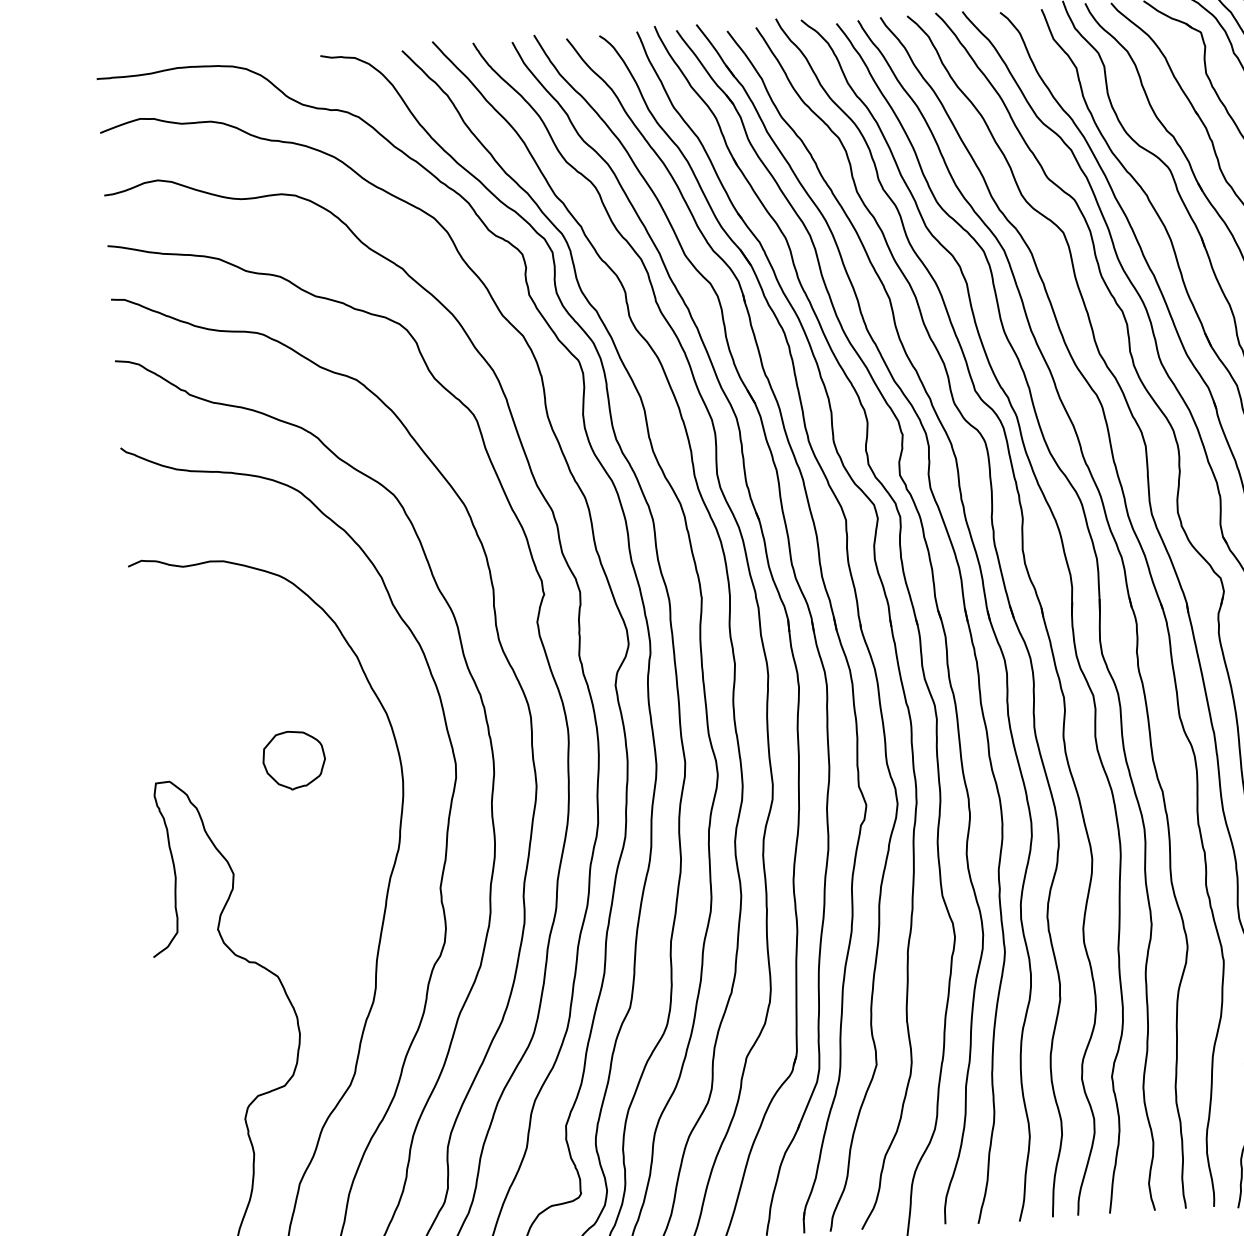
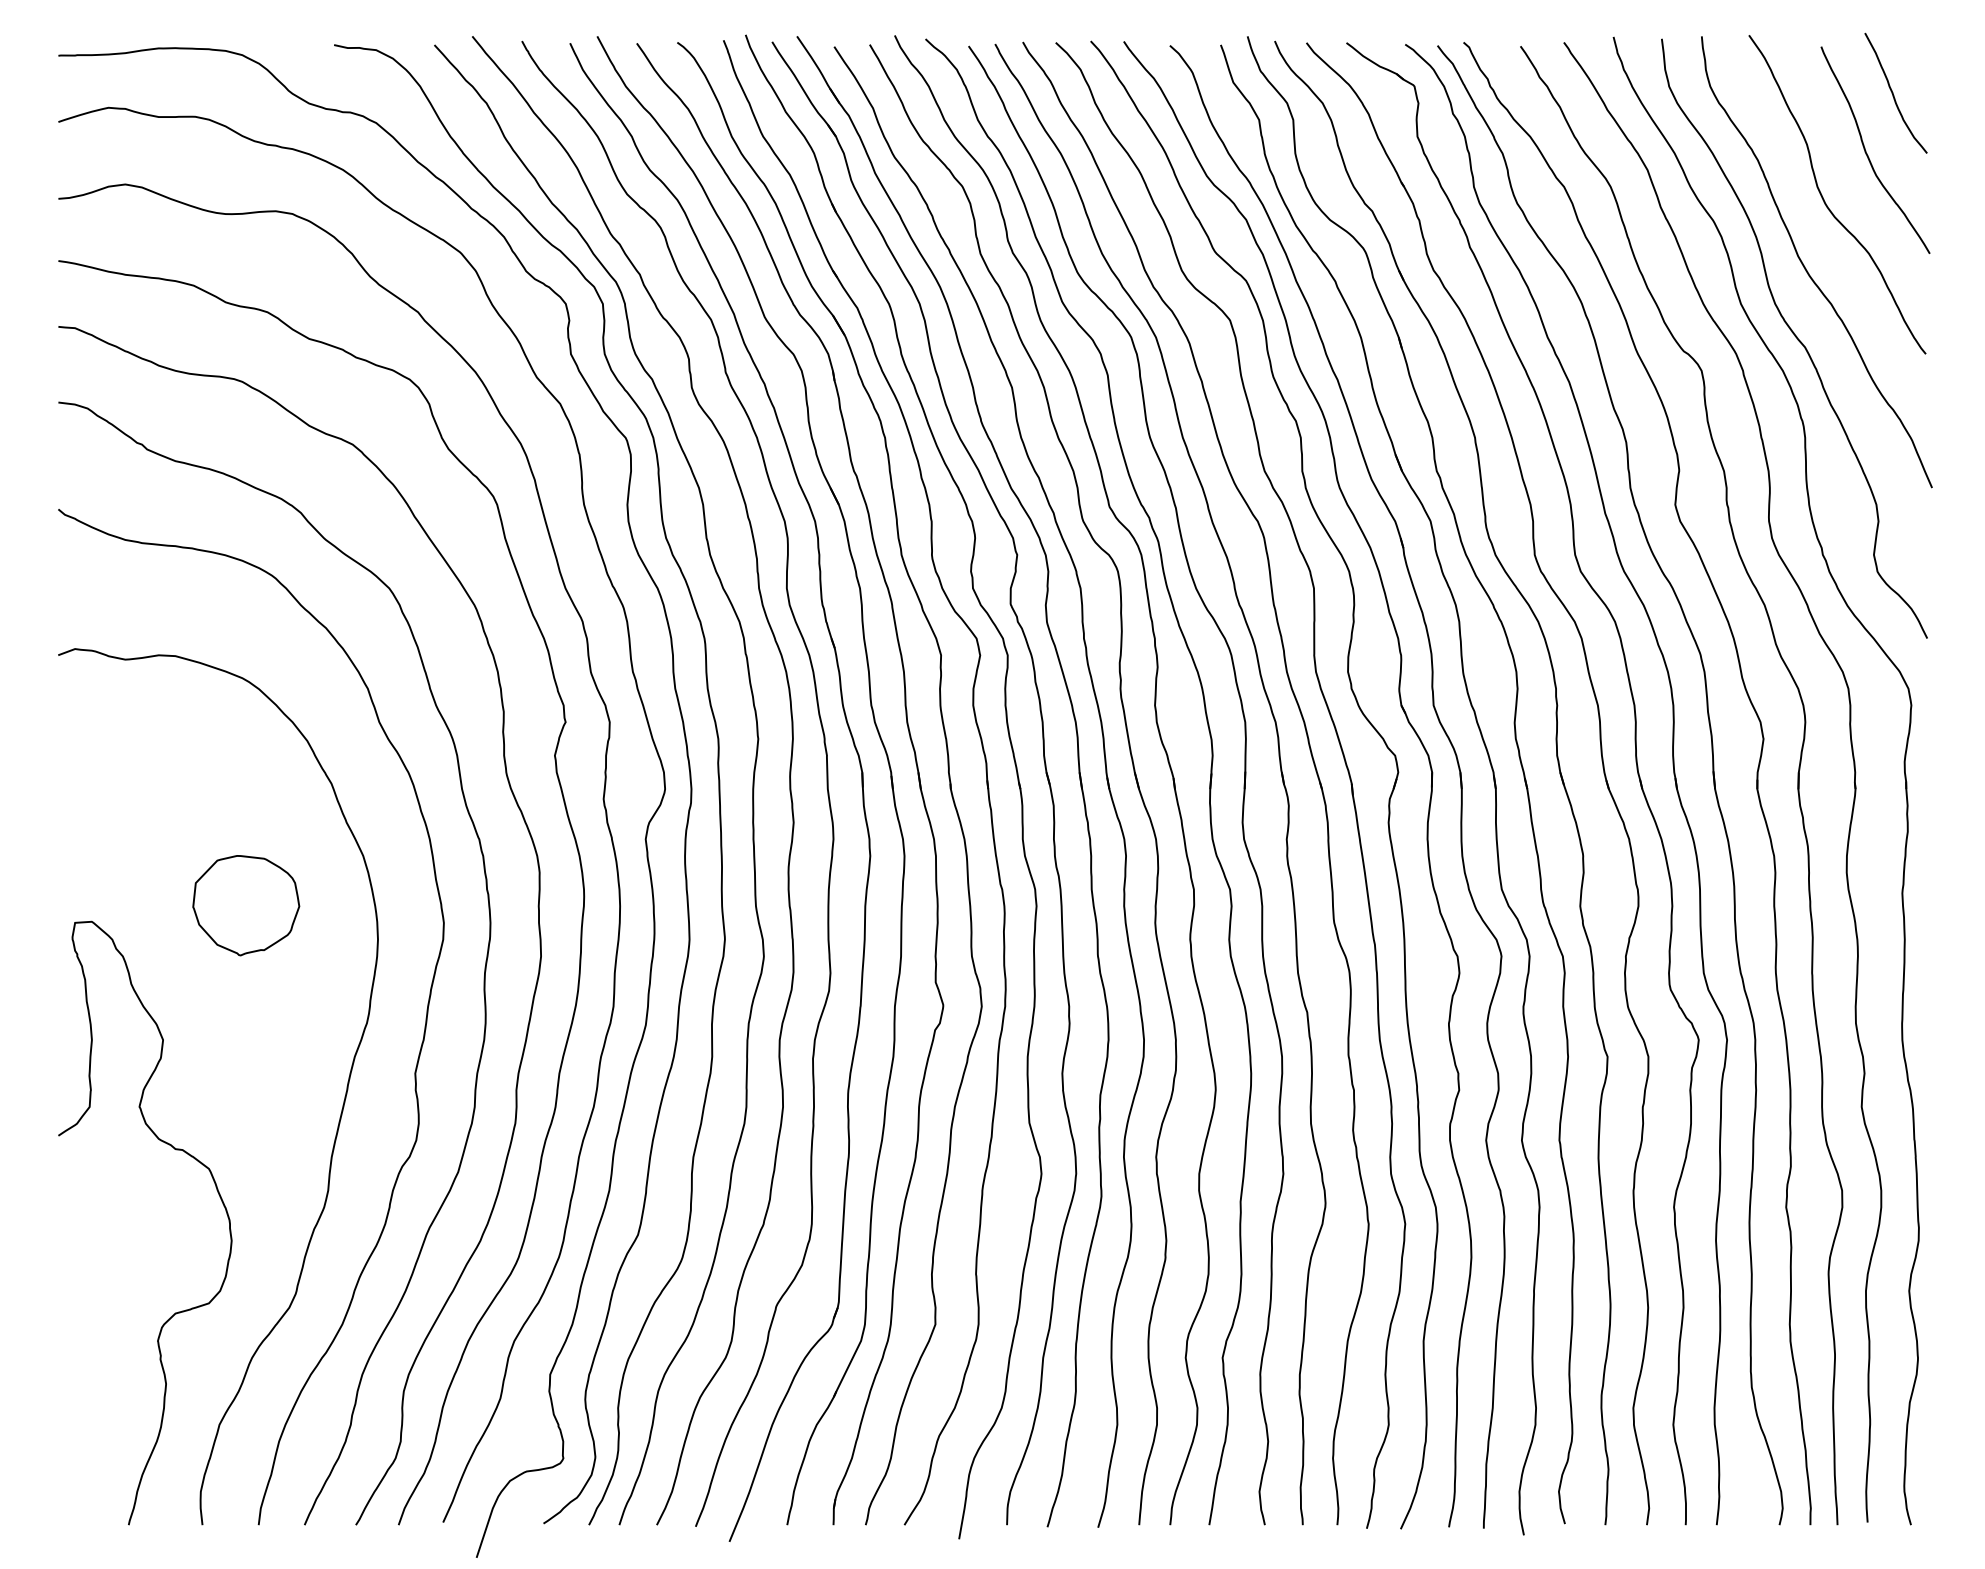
part: (294, 760) -> (246, 905), size x1.4

